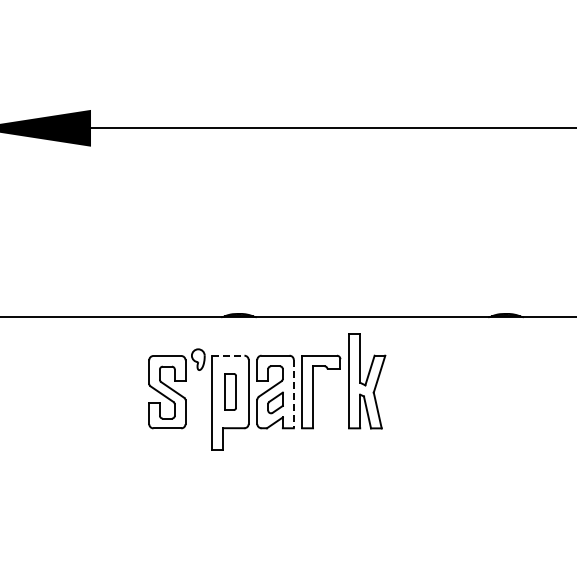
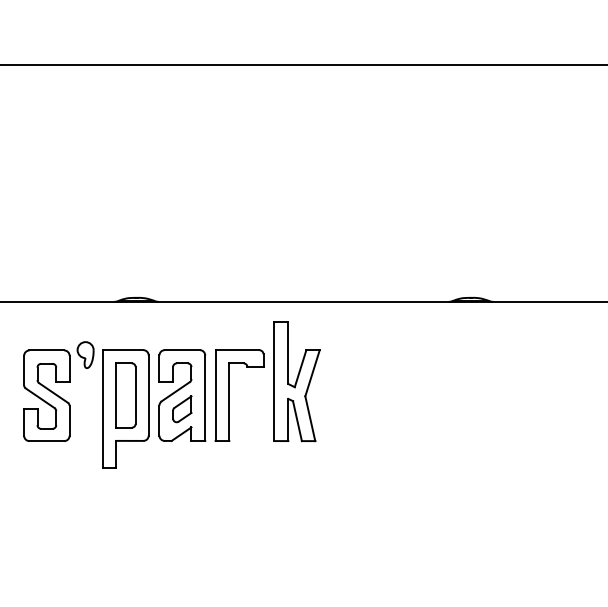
line: (228, 355) -> (123, 349), dashed -> solid
part: (230, 391) -> (125, 394), size x1.43
line: (293, 394) -> (204, 398), dashed -> solid

